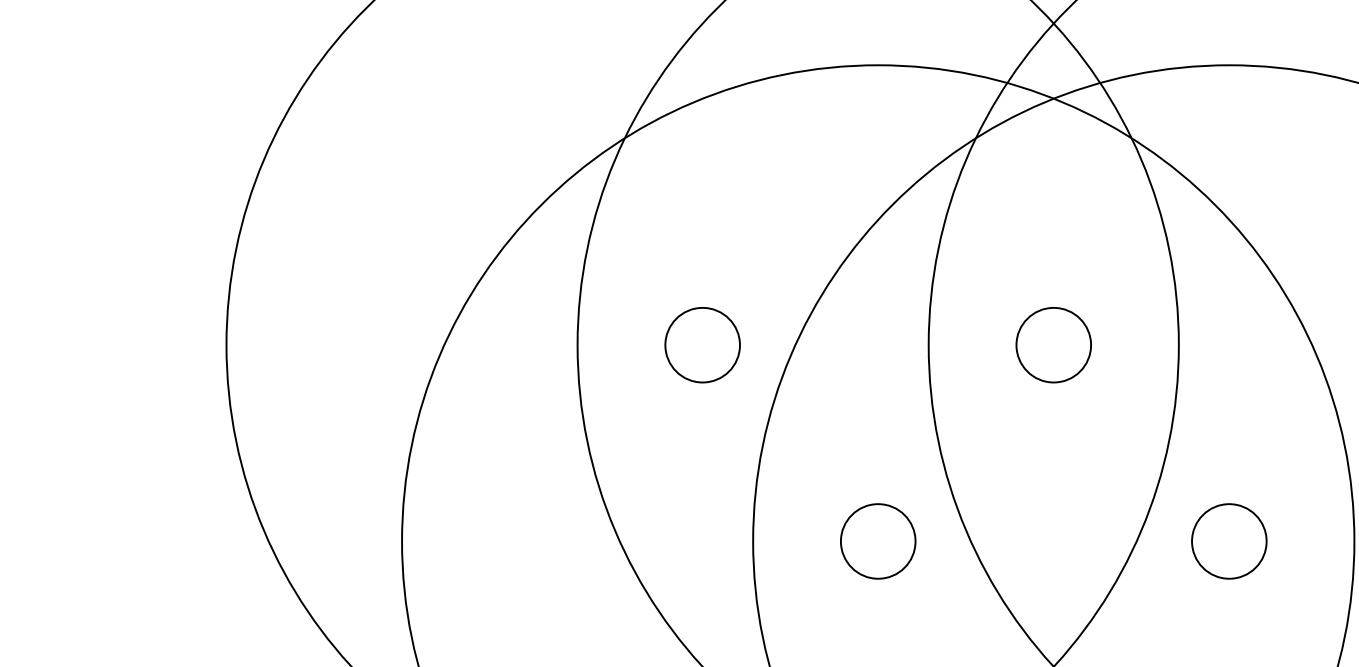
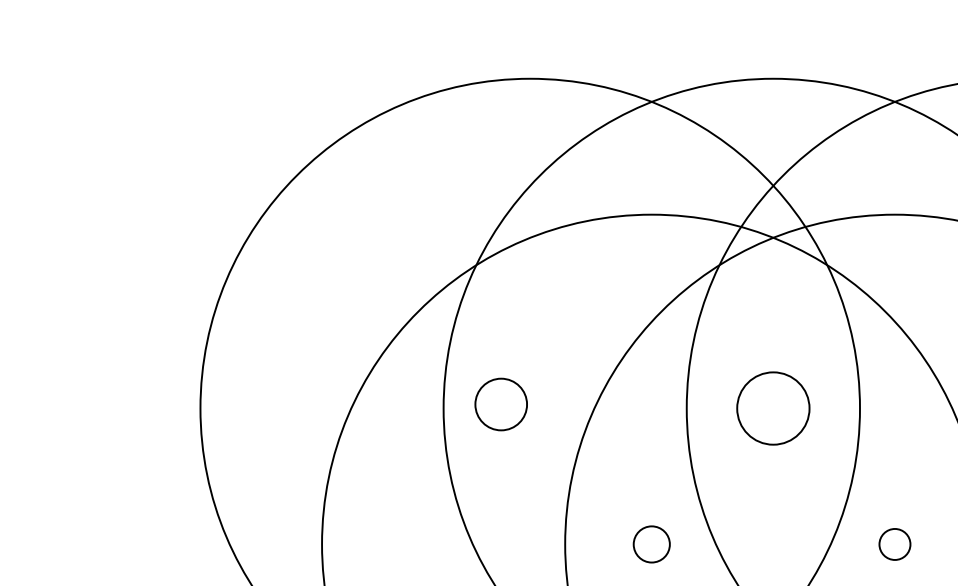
circle: (701, 345) -> (500, 404), moved
circle: (1053, 345) -> (773, 408), size x1.4
circle: (877, 541) -> (651, 544), size x0.7
circle: (1228, 541) -> (894, 544), size x0.6

